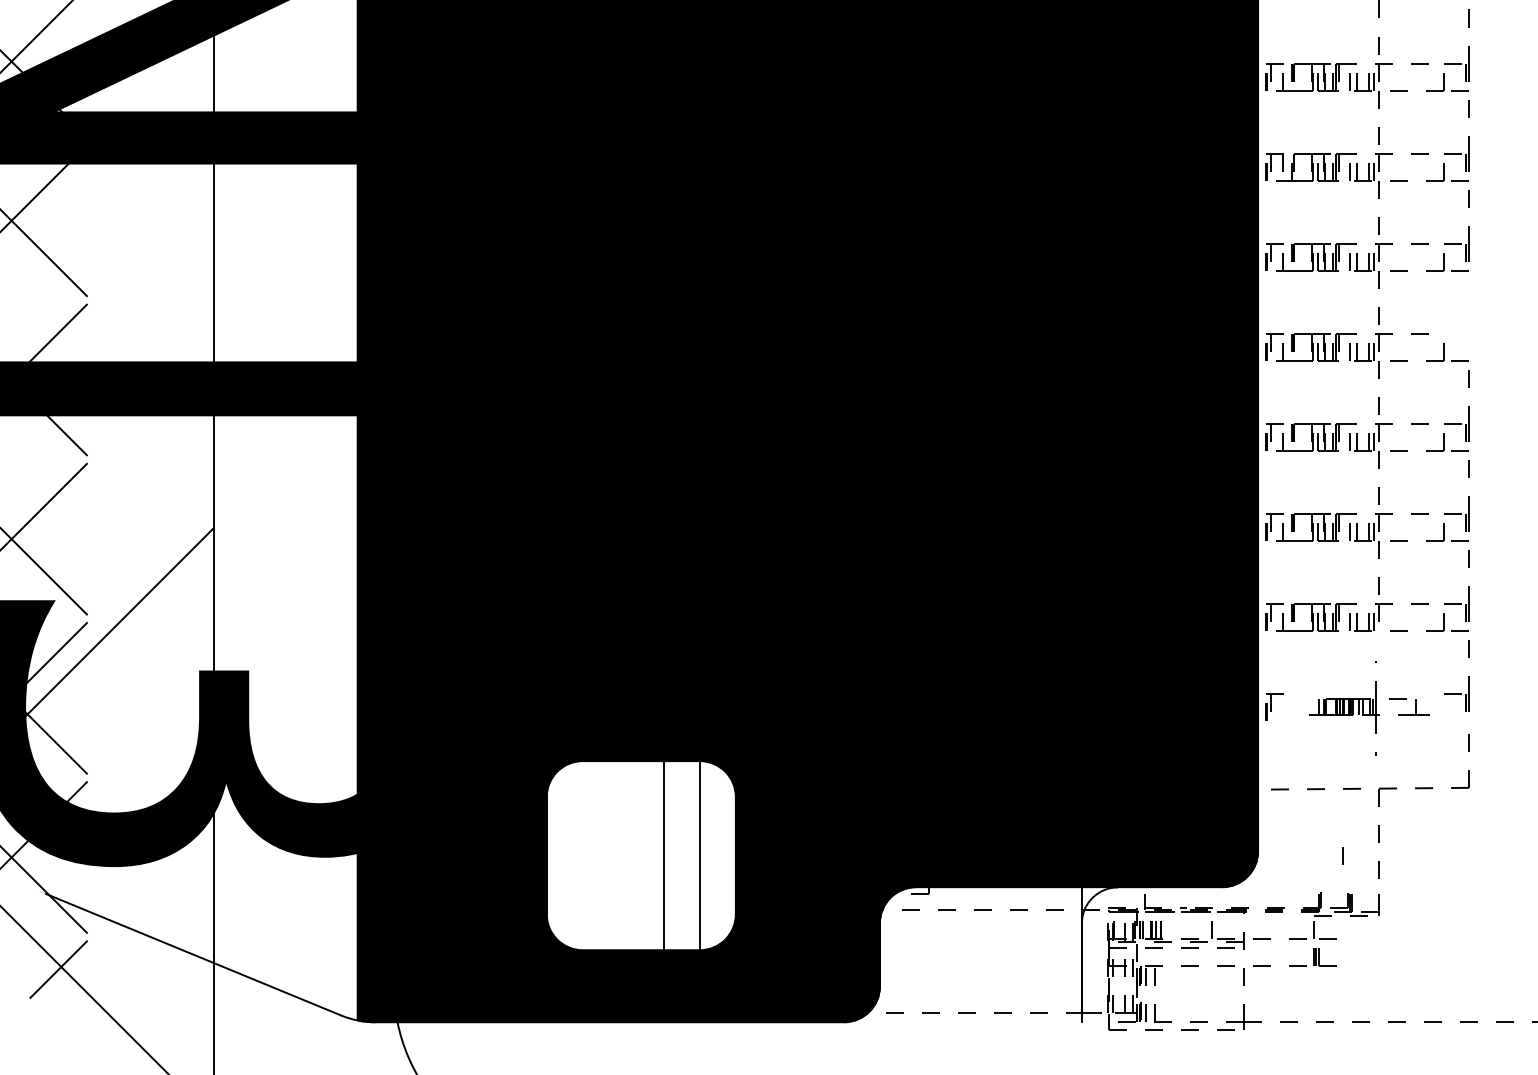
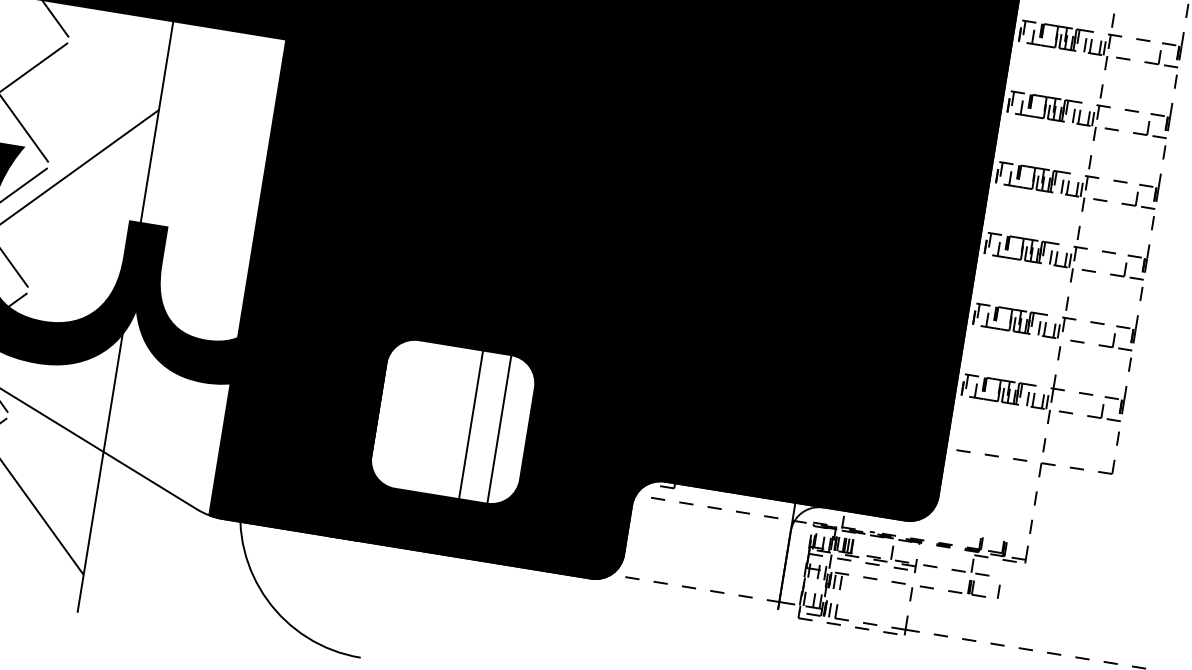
part: (1468, 316) -> (1171, 103), added
part: (1372, 707) -> (1046, 398), size x1.67
line: (1342, 855) -> (998, 591), moved

